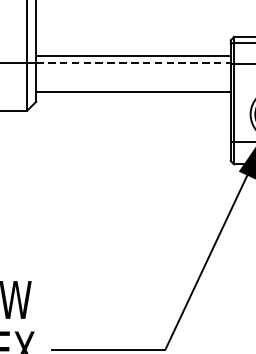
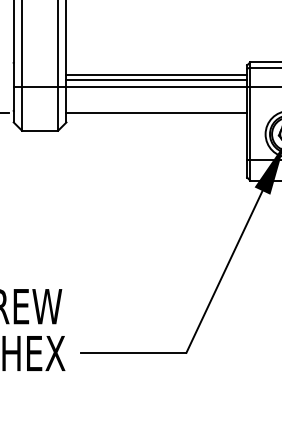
line: (133, 50) -> (156, 74), added
line: (134, 63) -> (157, 86), dashed -> solid

